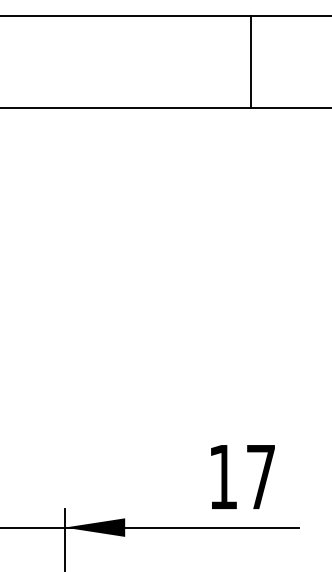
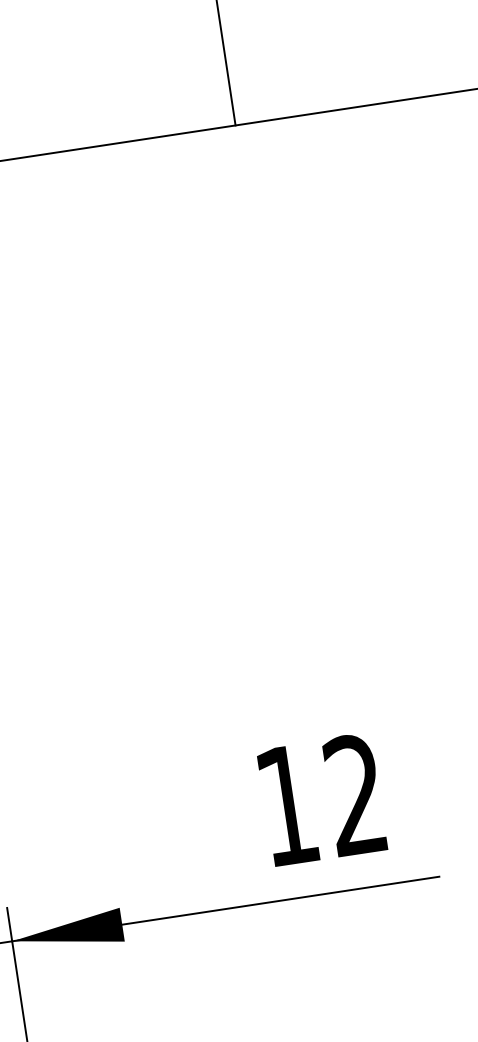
text: (260, 476) -> (354, 794), 17 -> 12

